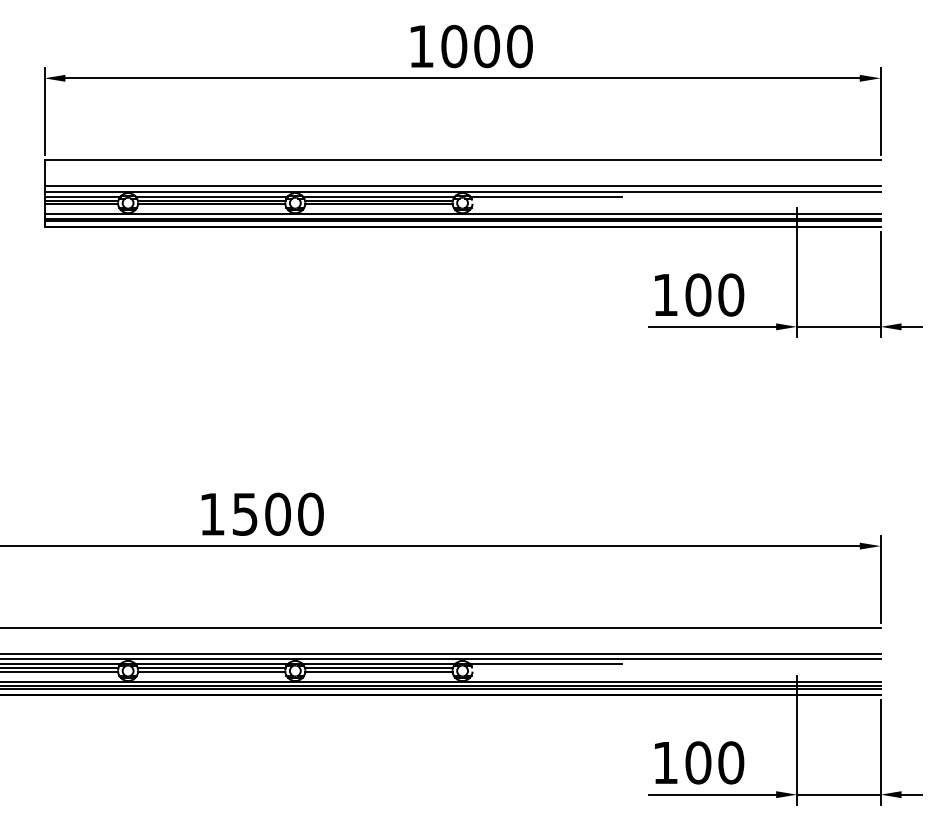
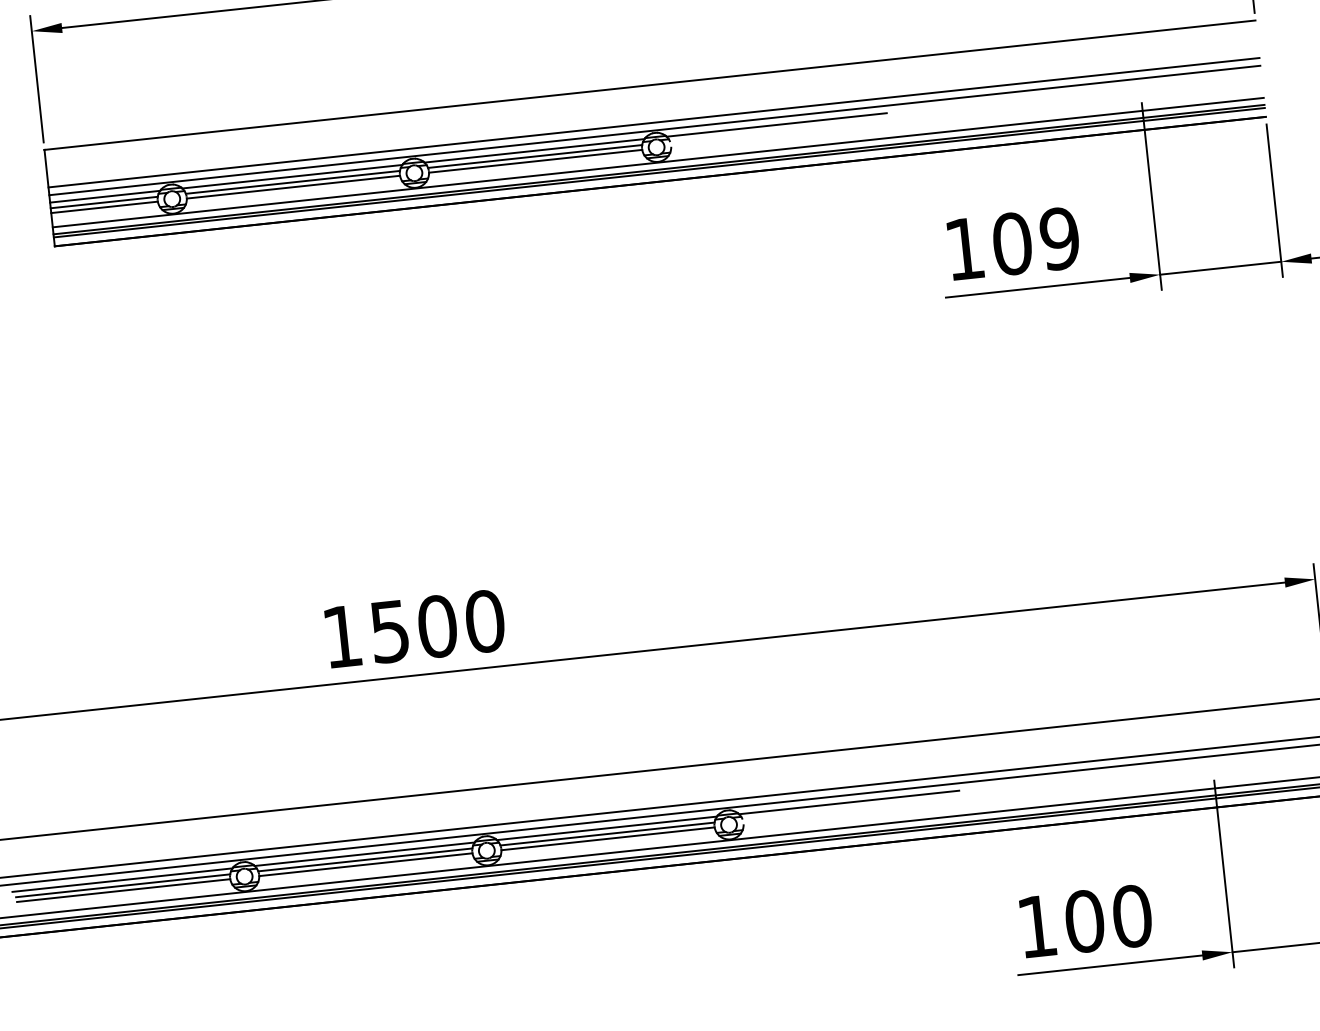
text: (731, 294) -> (1060, 237), 100 -> 109

